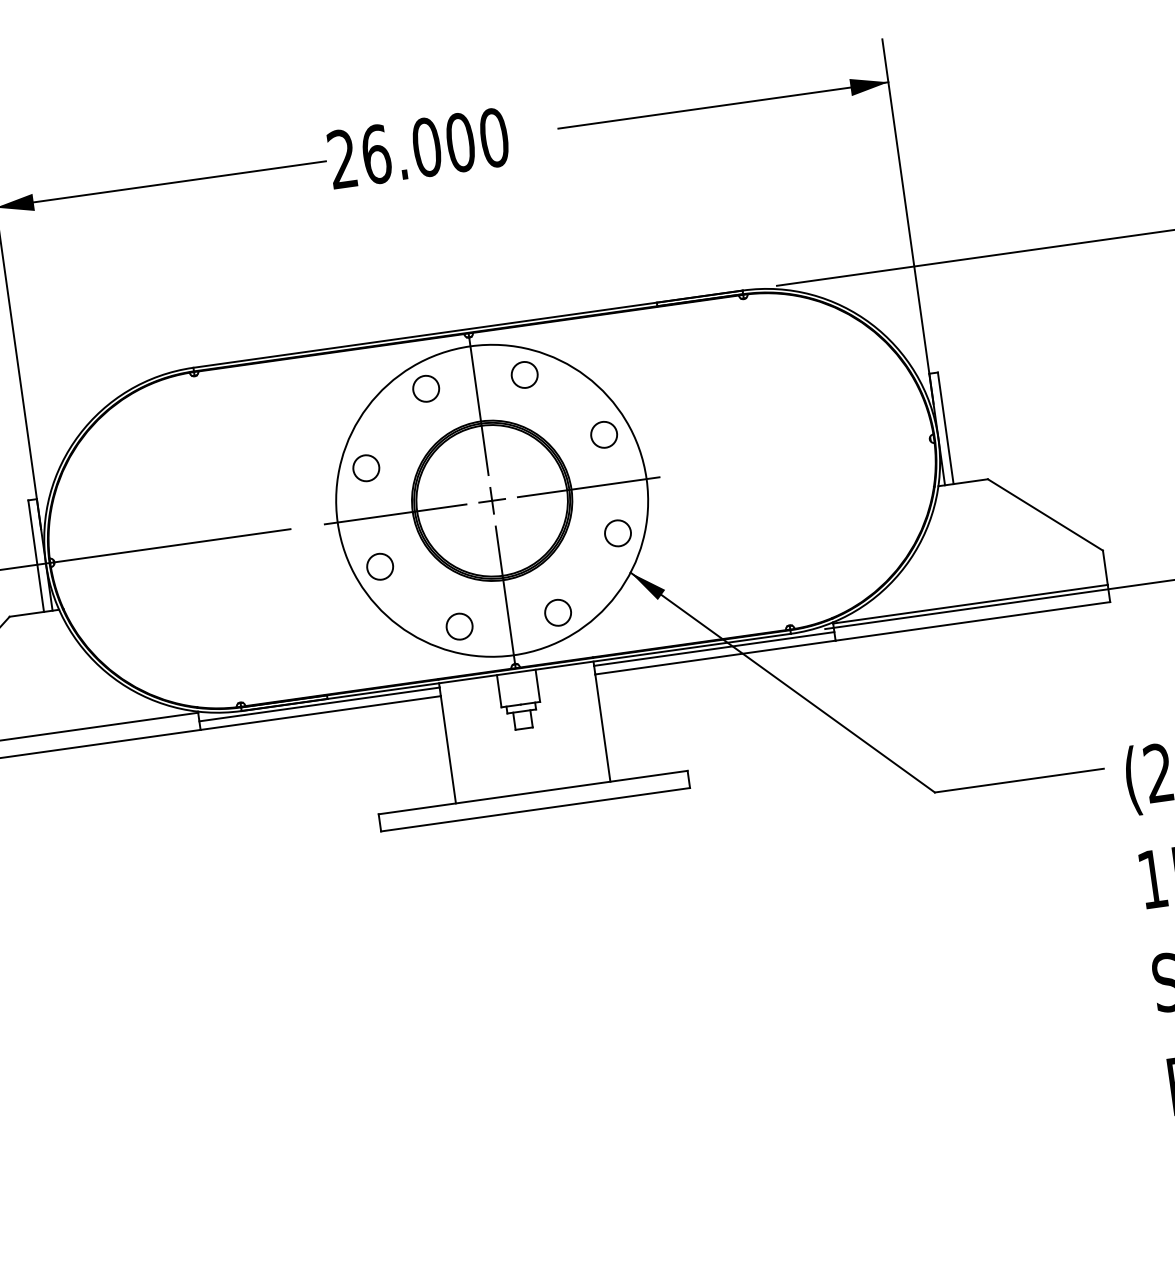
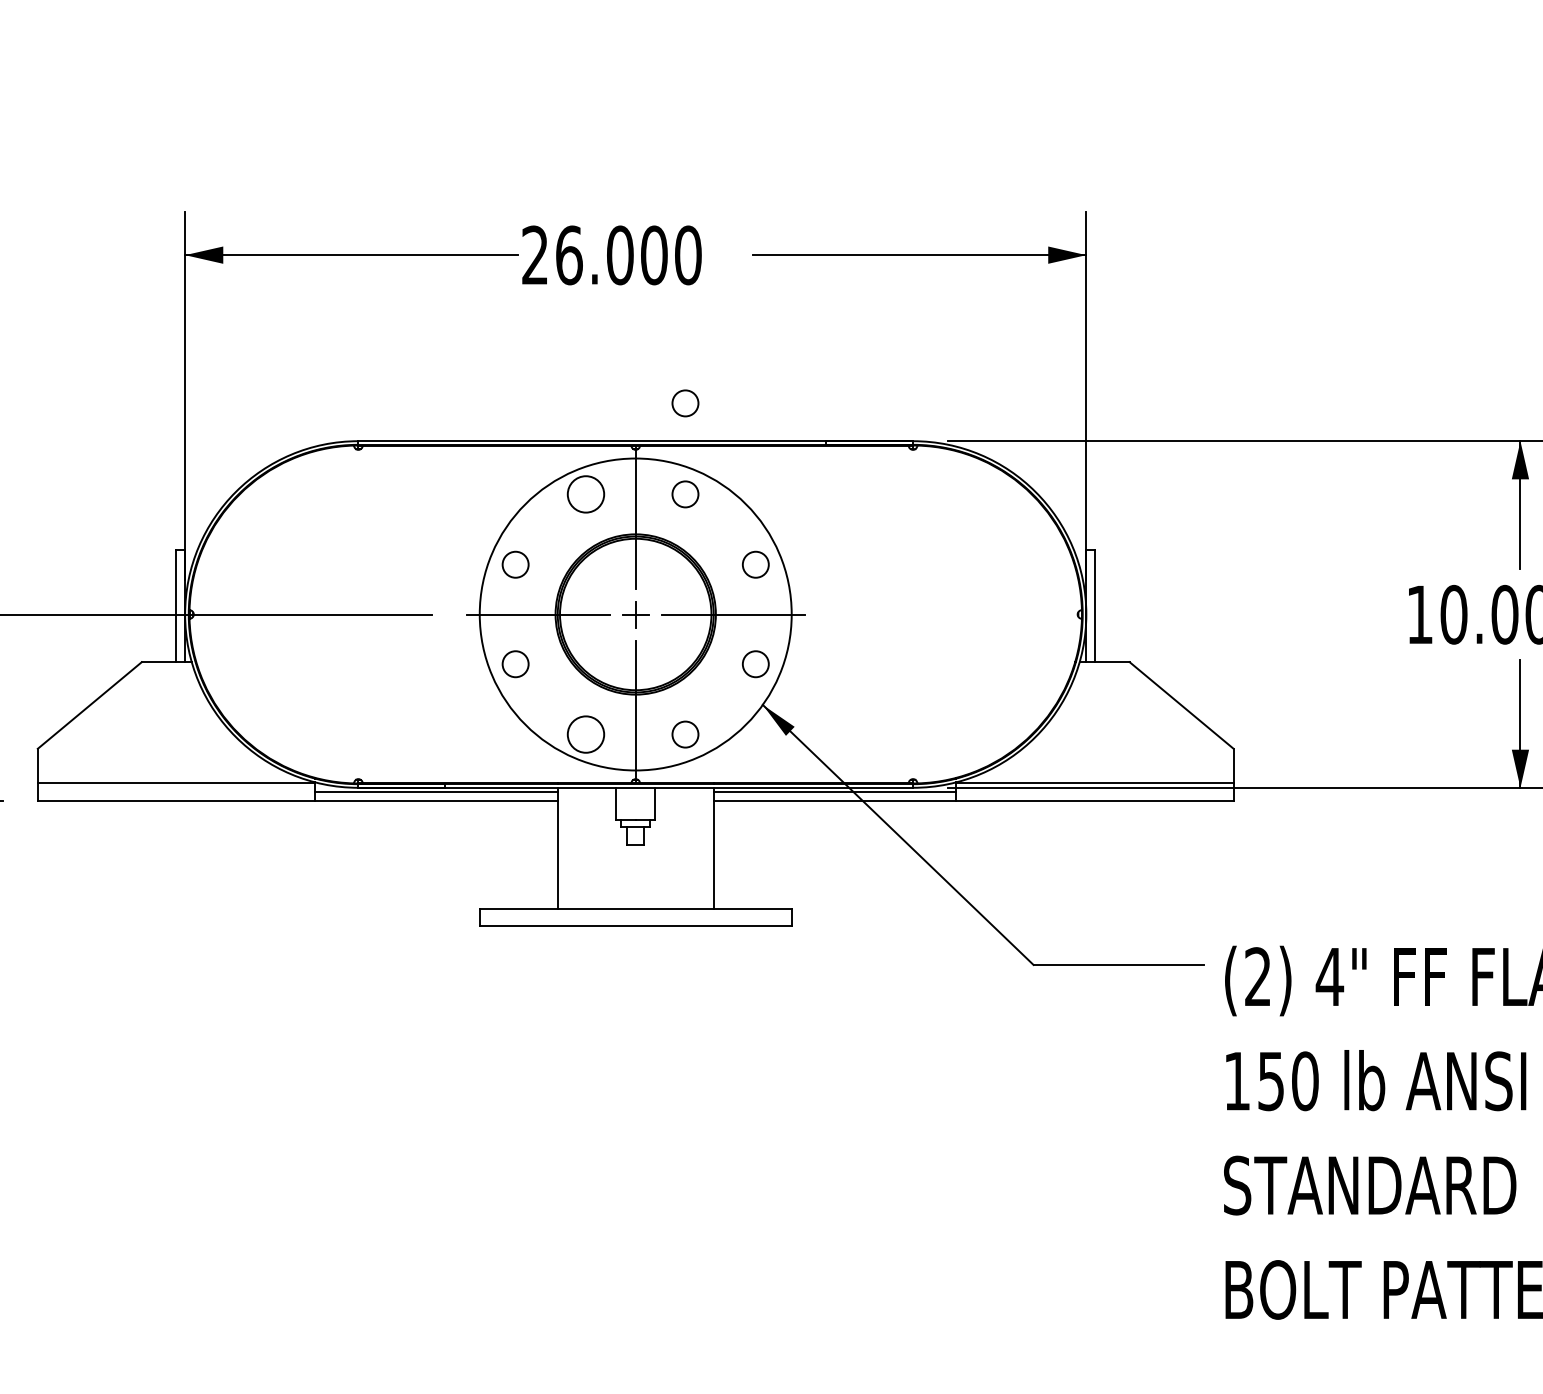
circle: (512, 284) -> (685, 403), added
circle: (425, 388) -> (585, 494), size x1.4
circle: (459, 626) -> (585, 734), size x1.4

